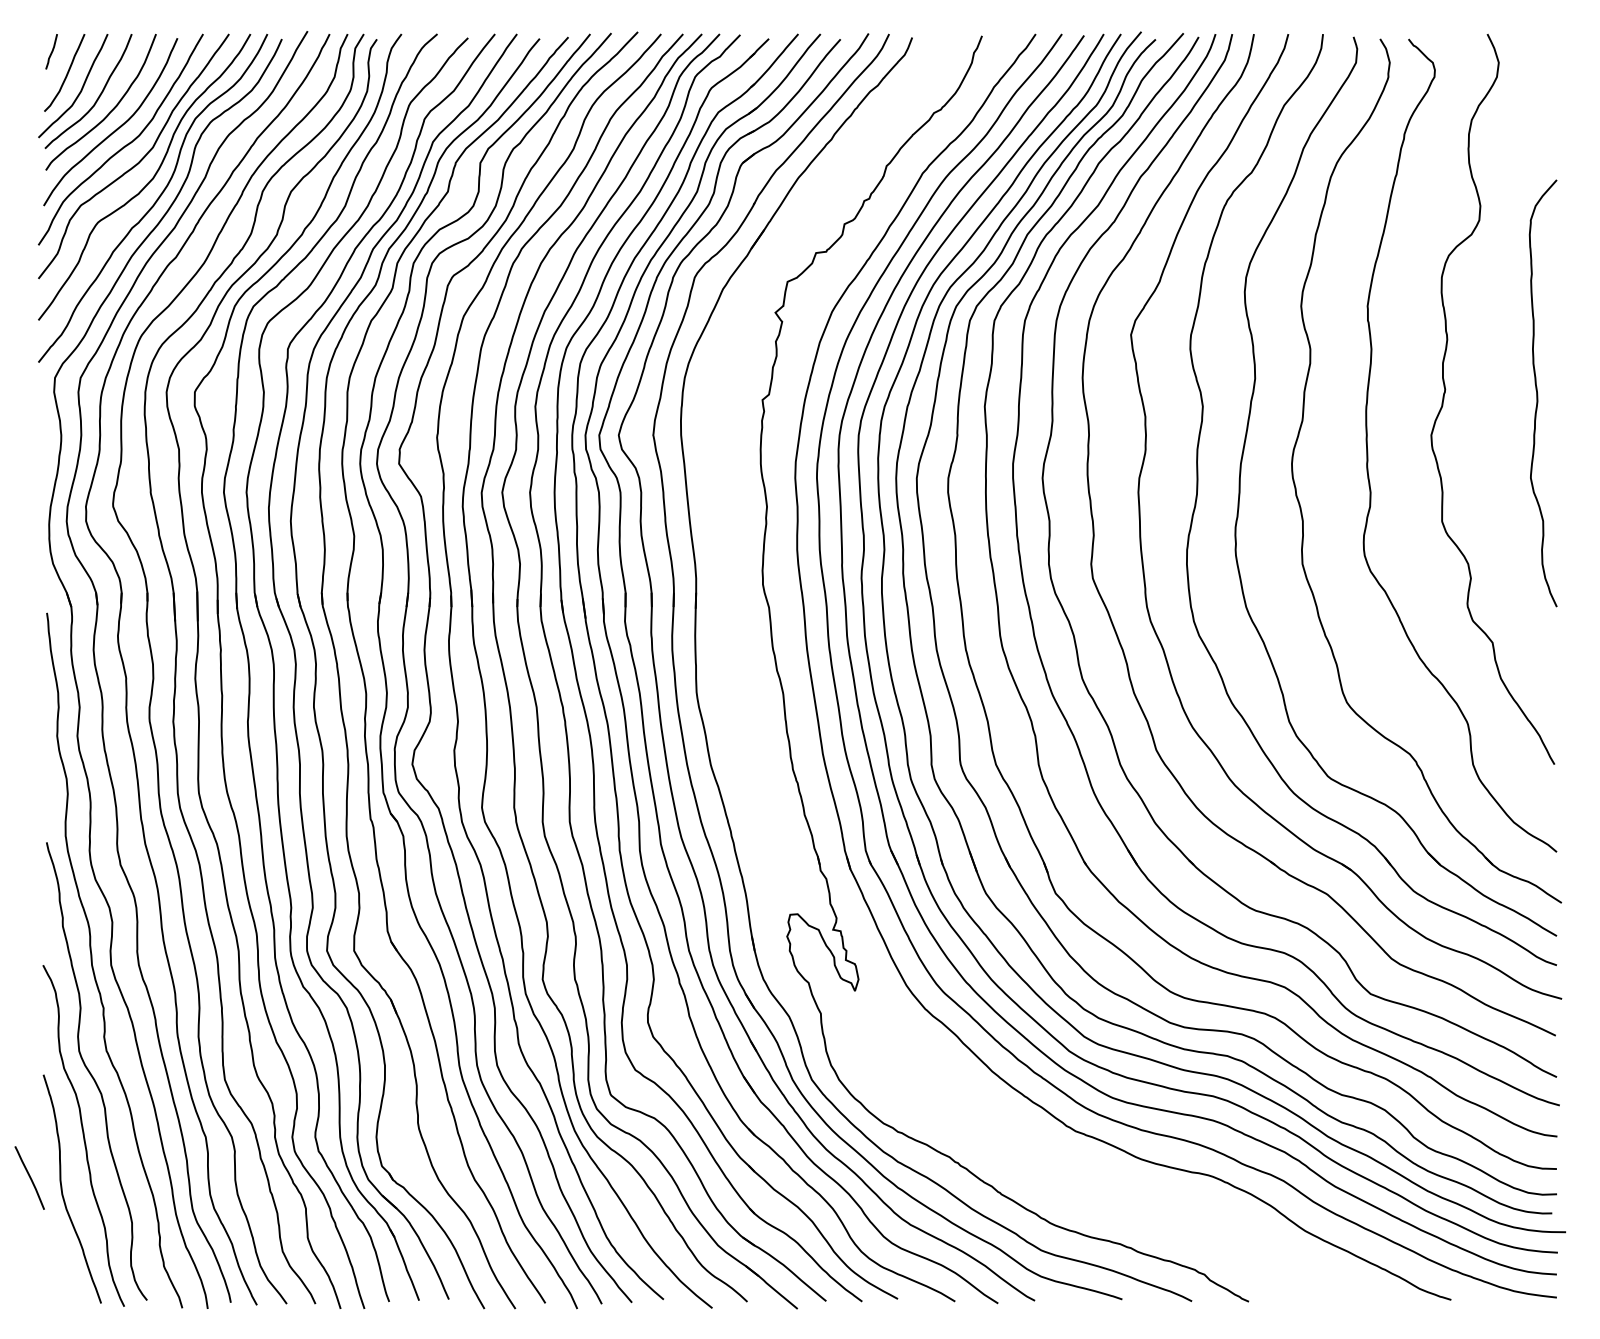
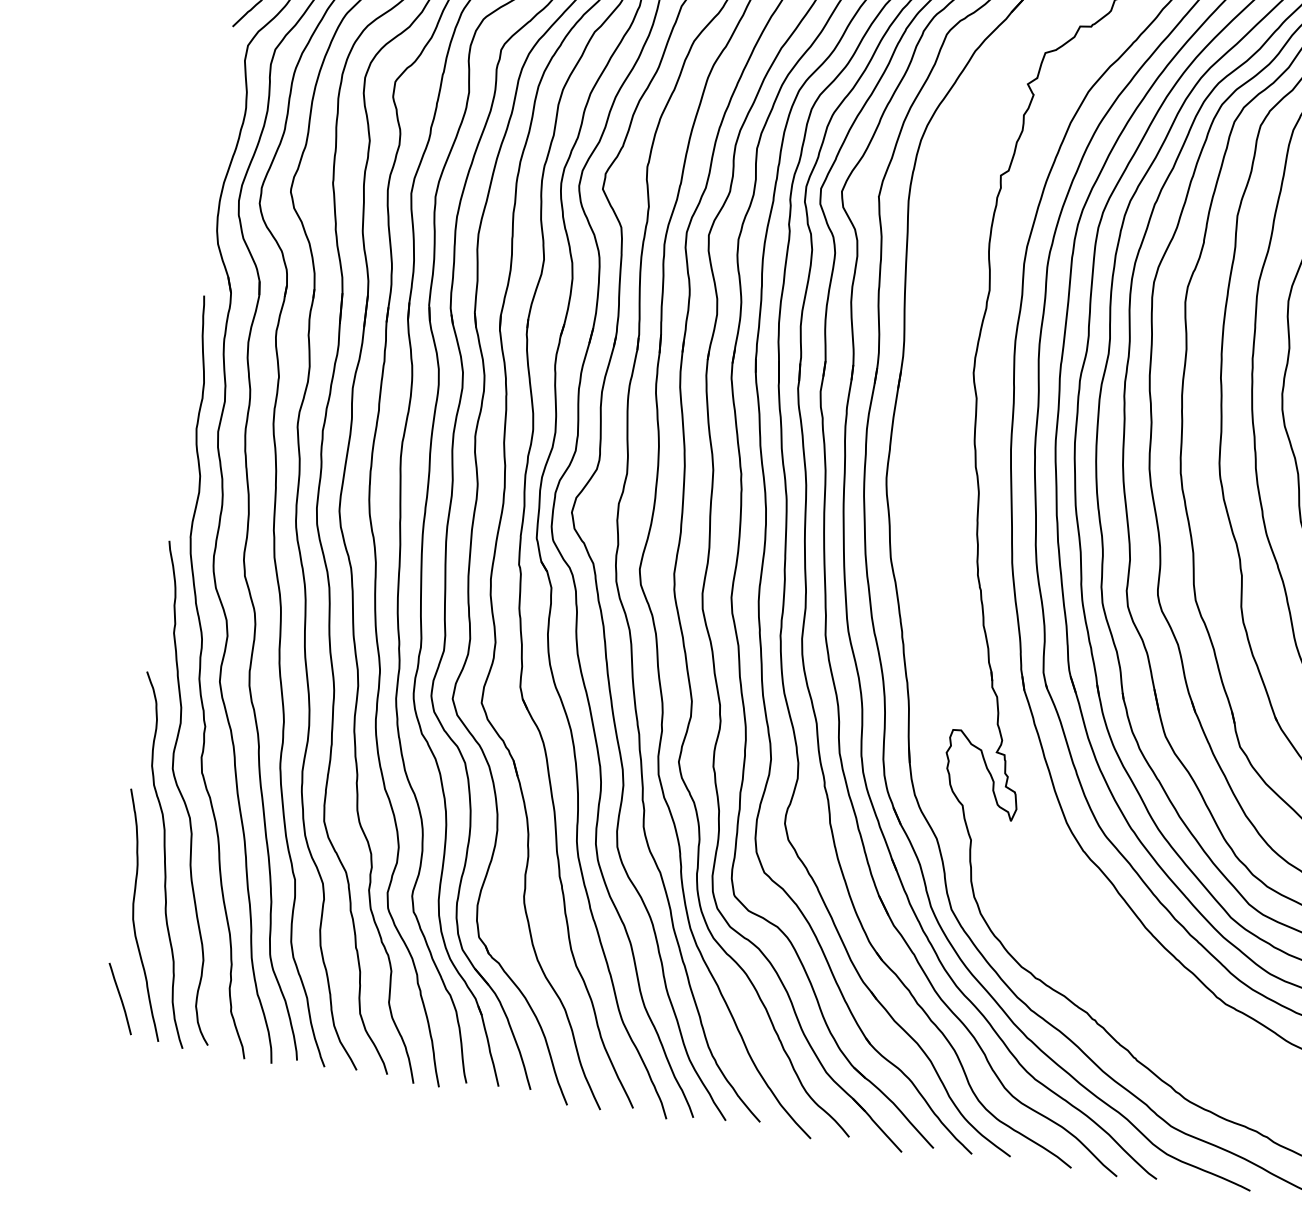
curve: (29, 1177) -> (120, 998), moved

